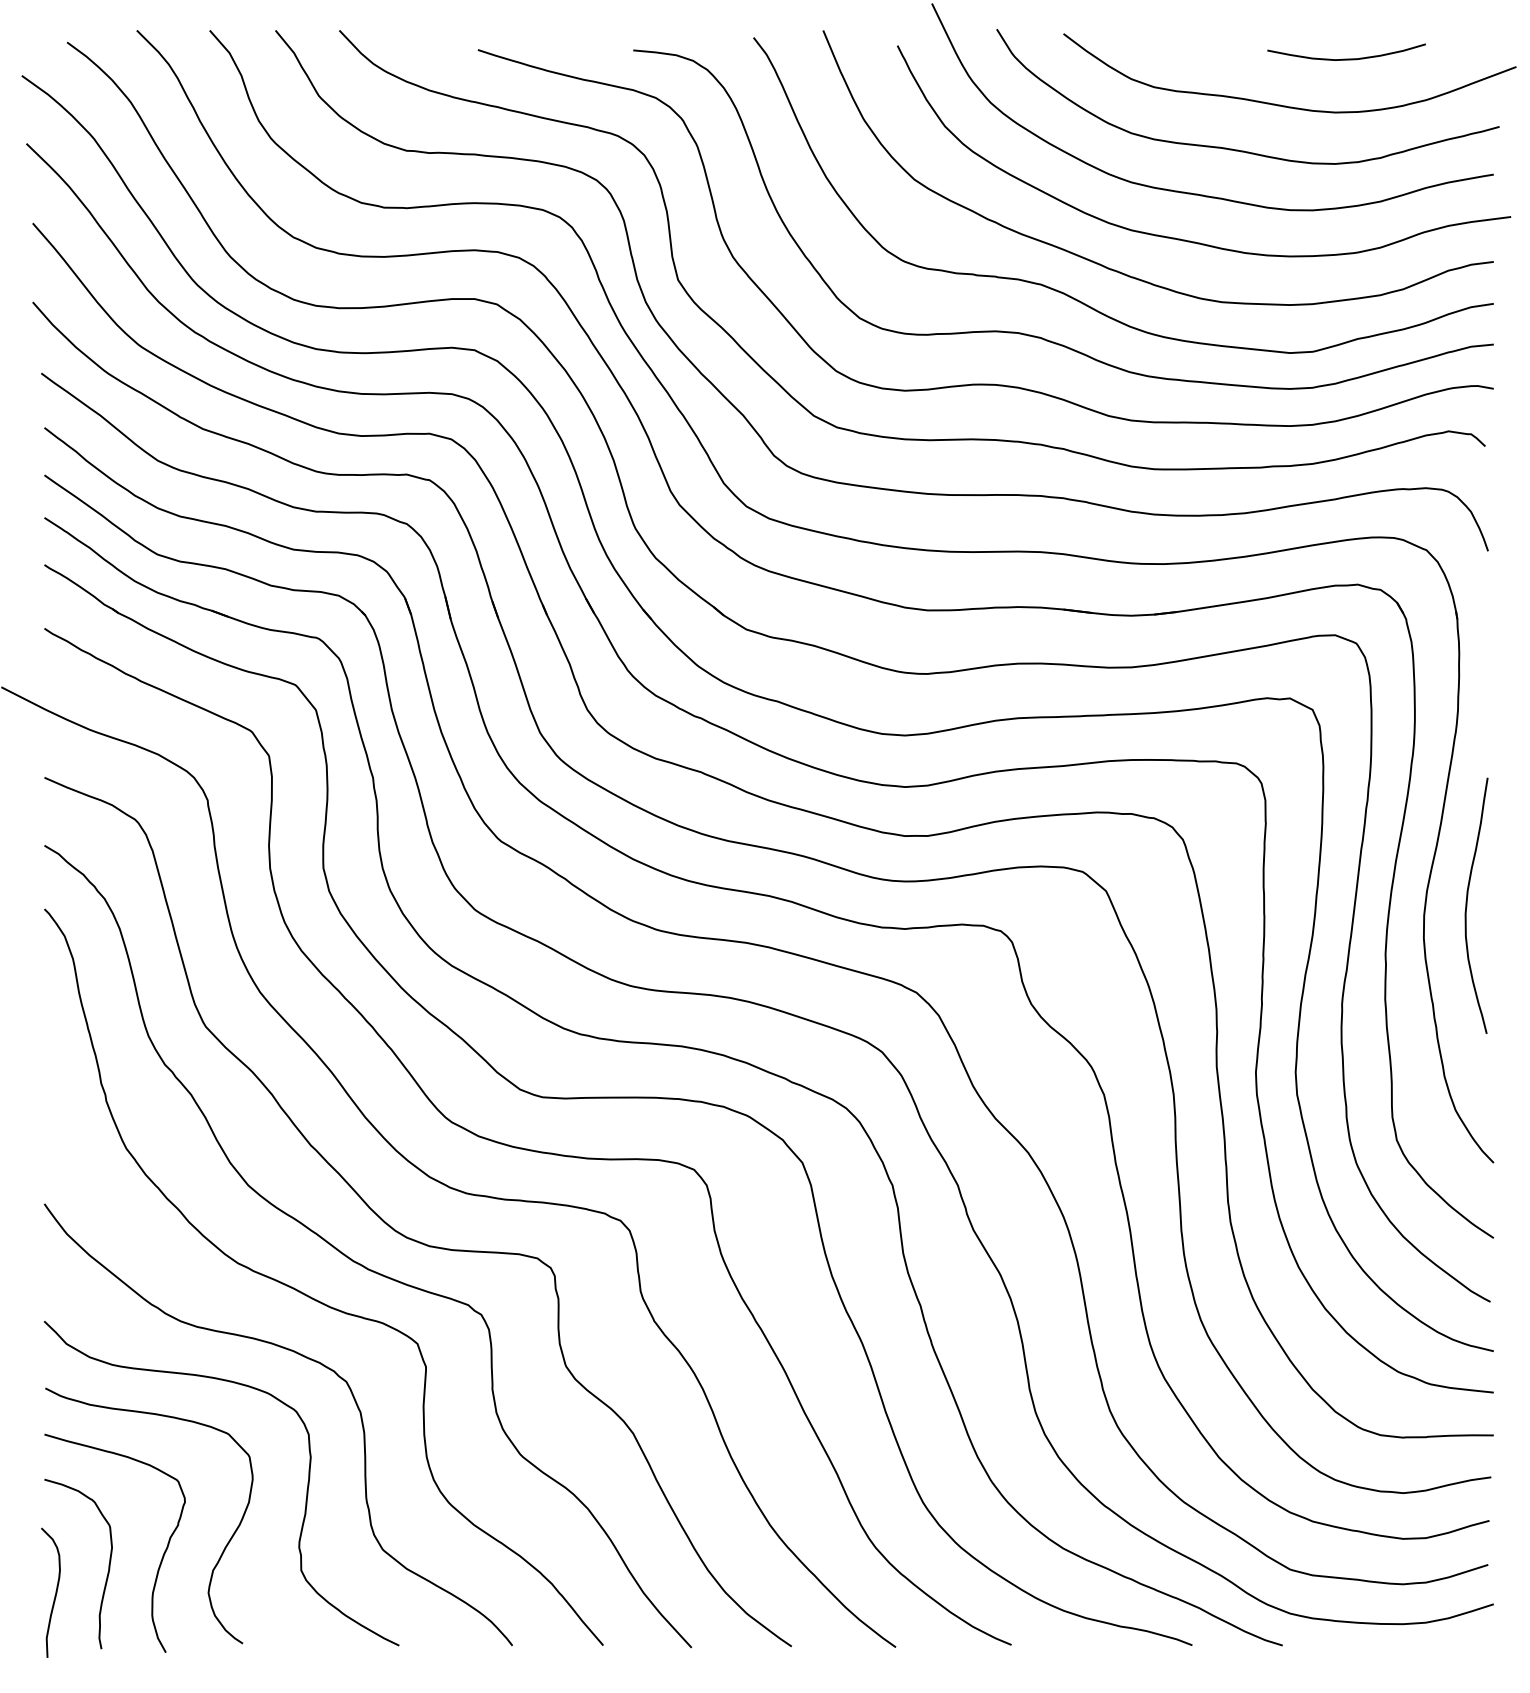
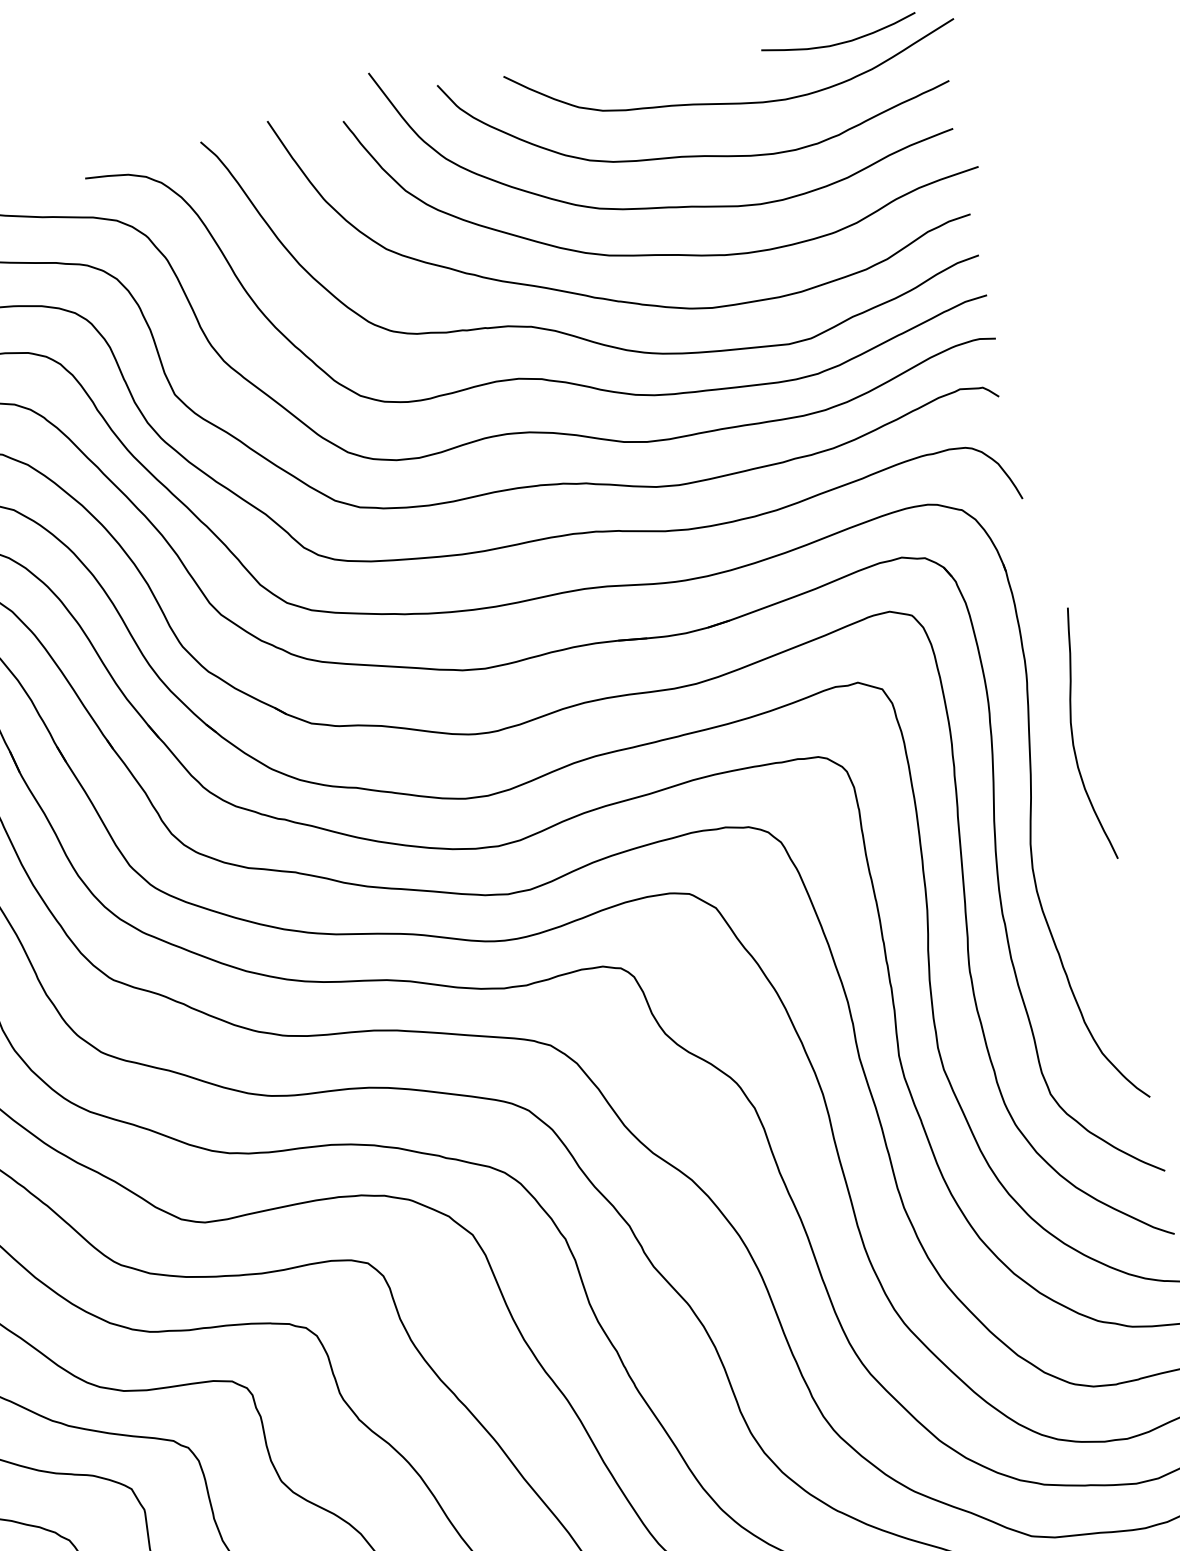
curve: (1346, 58) -> (840, 42), moved
curve: (1467, 905) -> (1073, 736), moved

